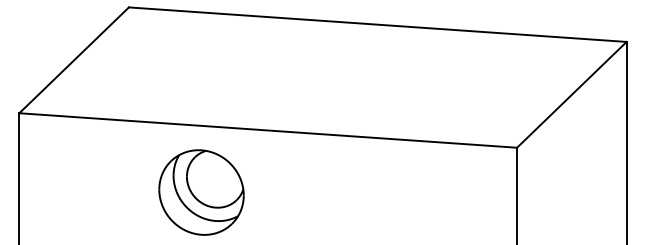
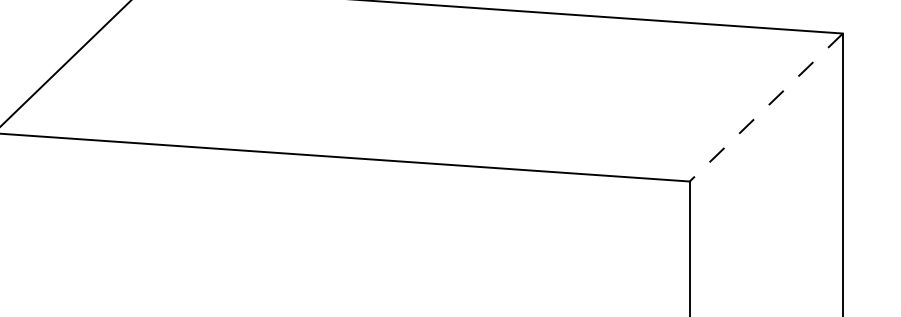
line: (571, 95) -> (765, 108), solid -> dashed
part: (201, 192) -> (248, 244), removed

